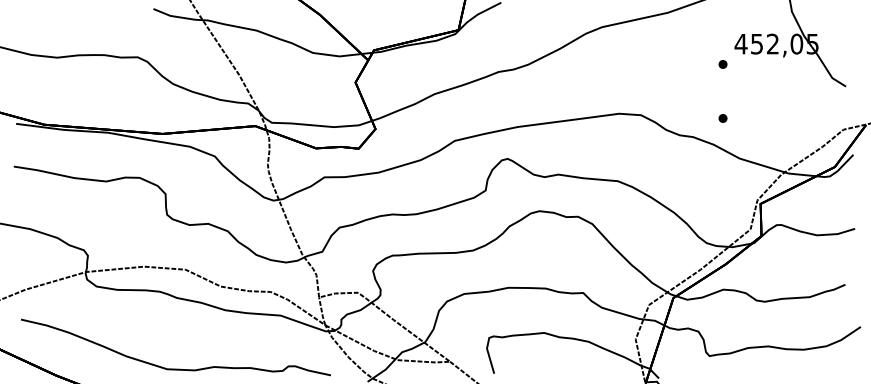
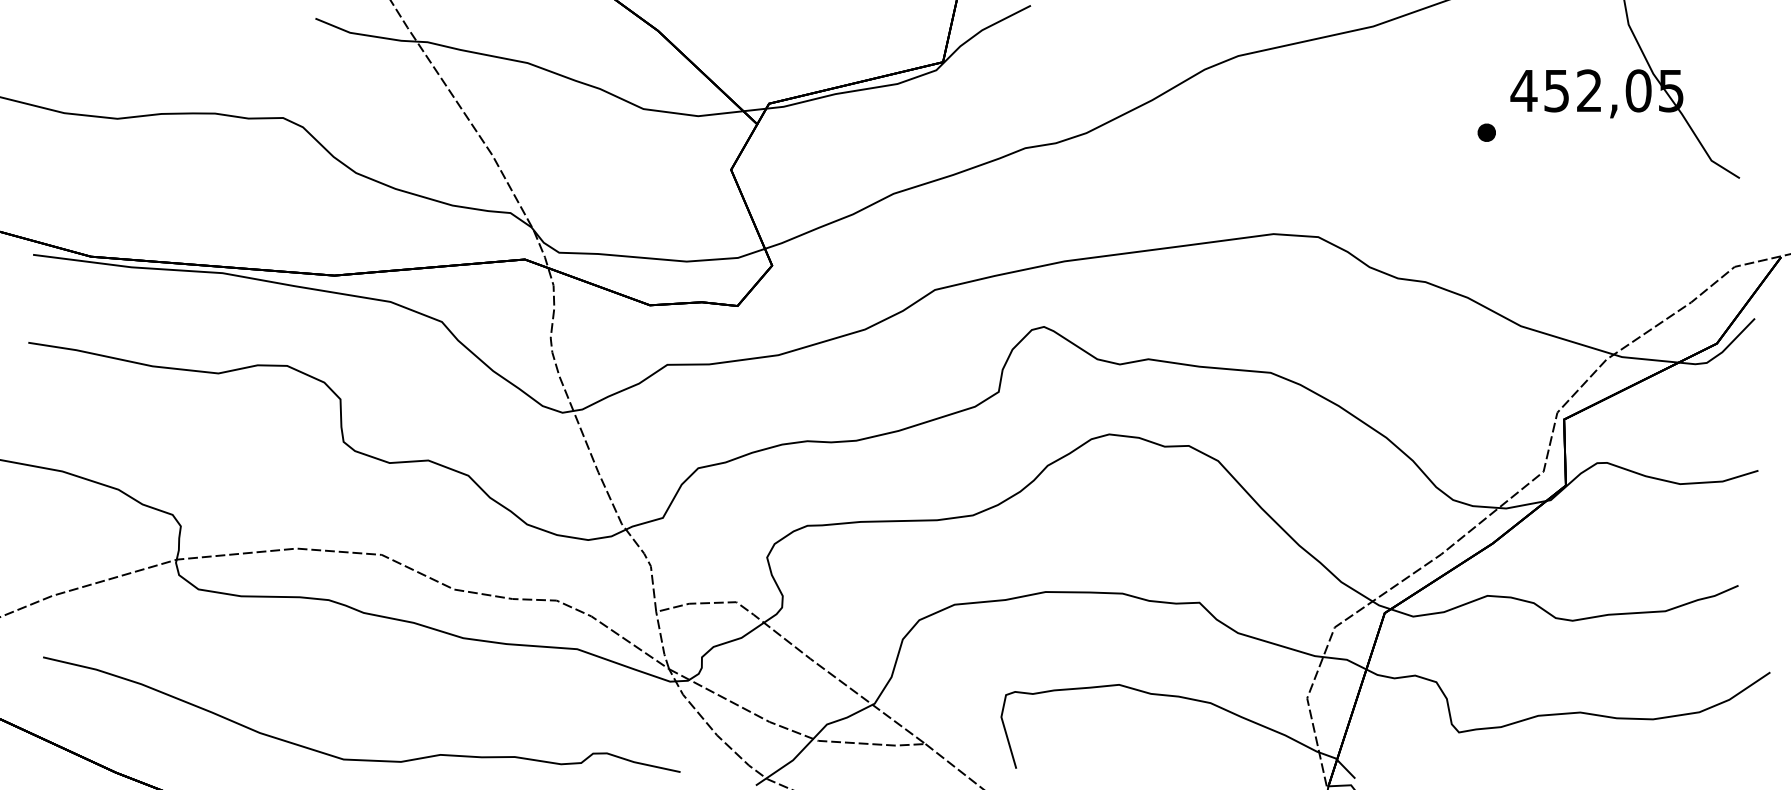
part: (722, 118) -> (1485, 243), removed

